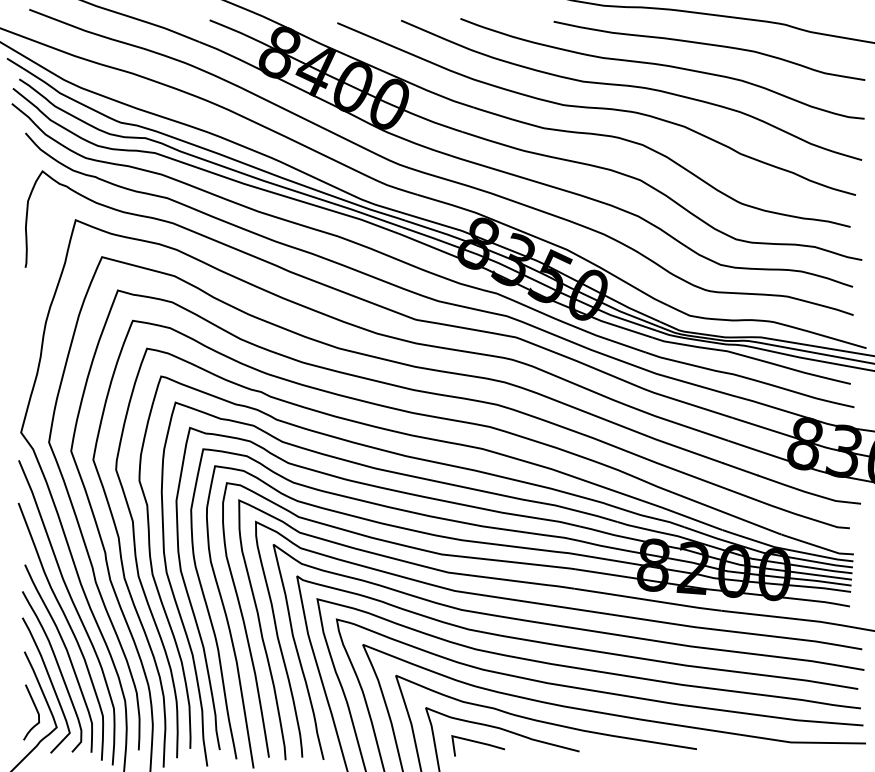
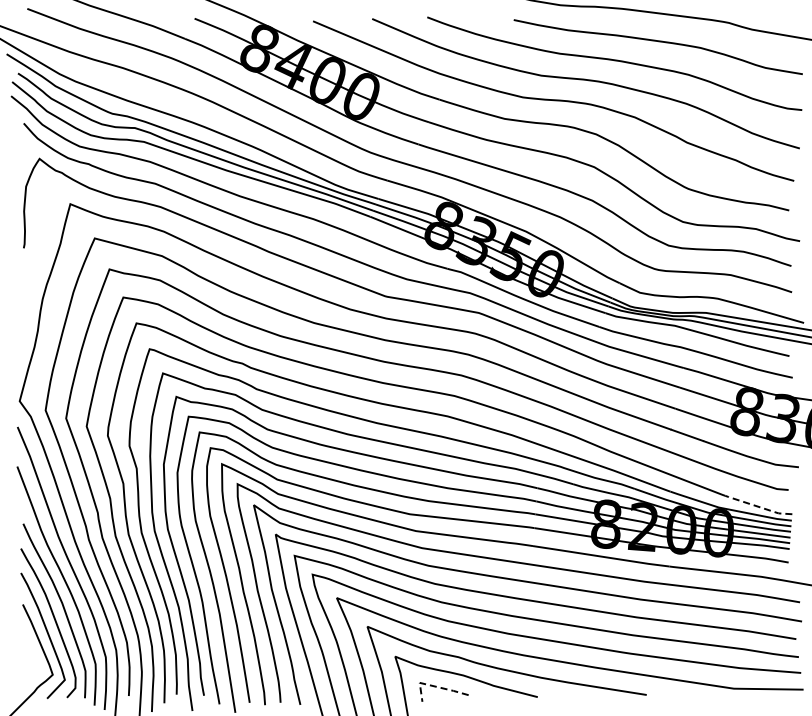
line: (816, 546) -> (757, 506), solid -> dashed
curve: (35, 710) -> (33, 659), removed
line: (468, 740) -> (434, 686), solid -> dashed

